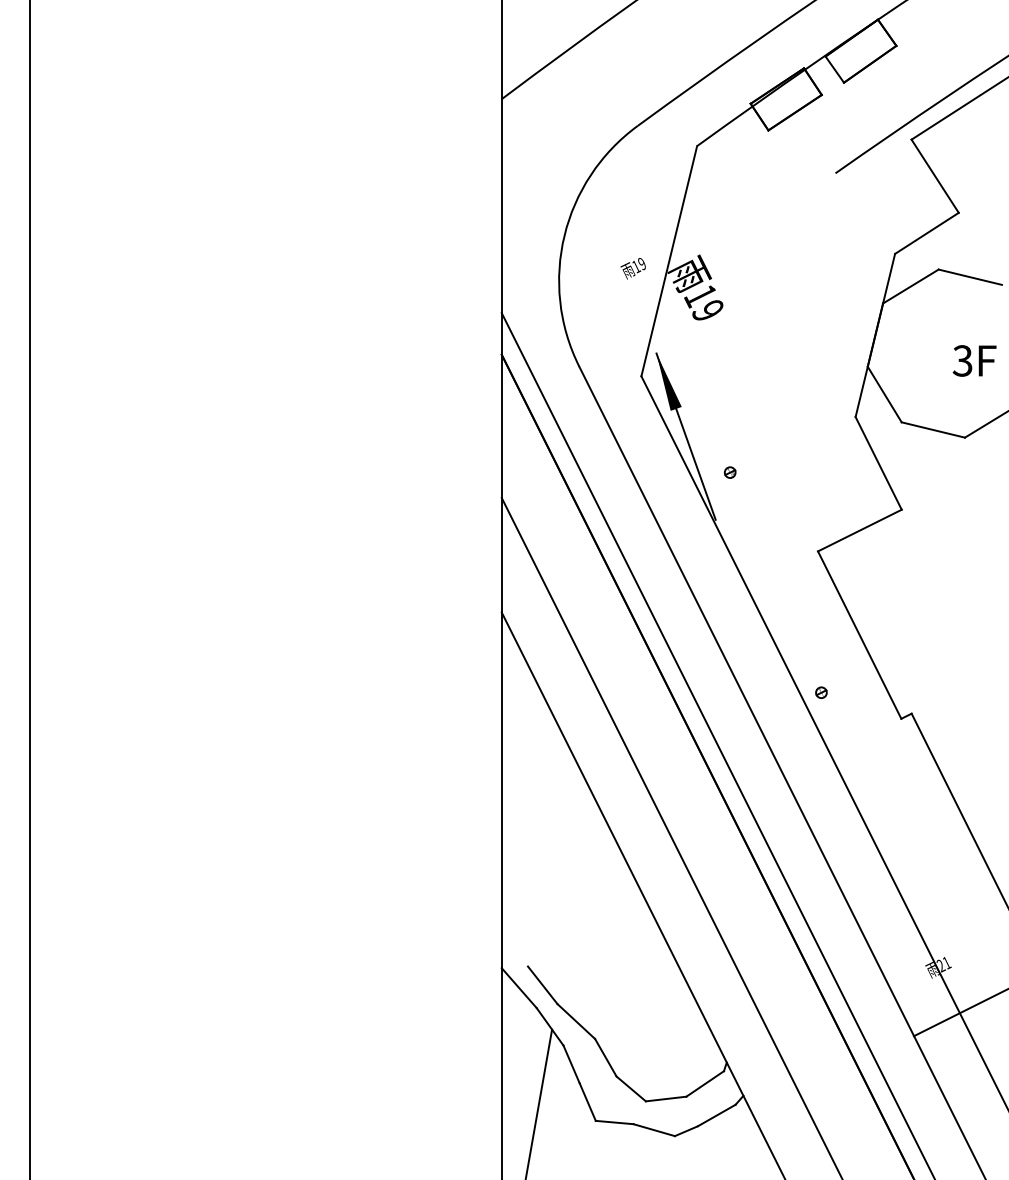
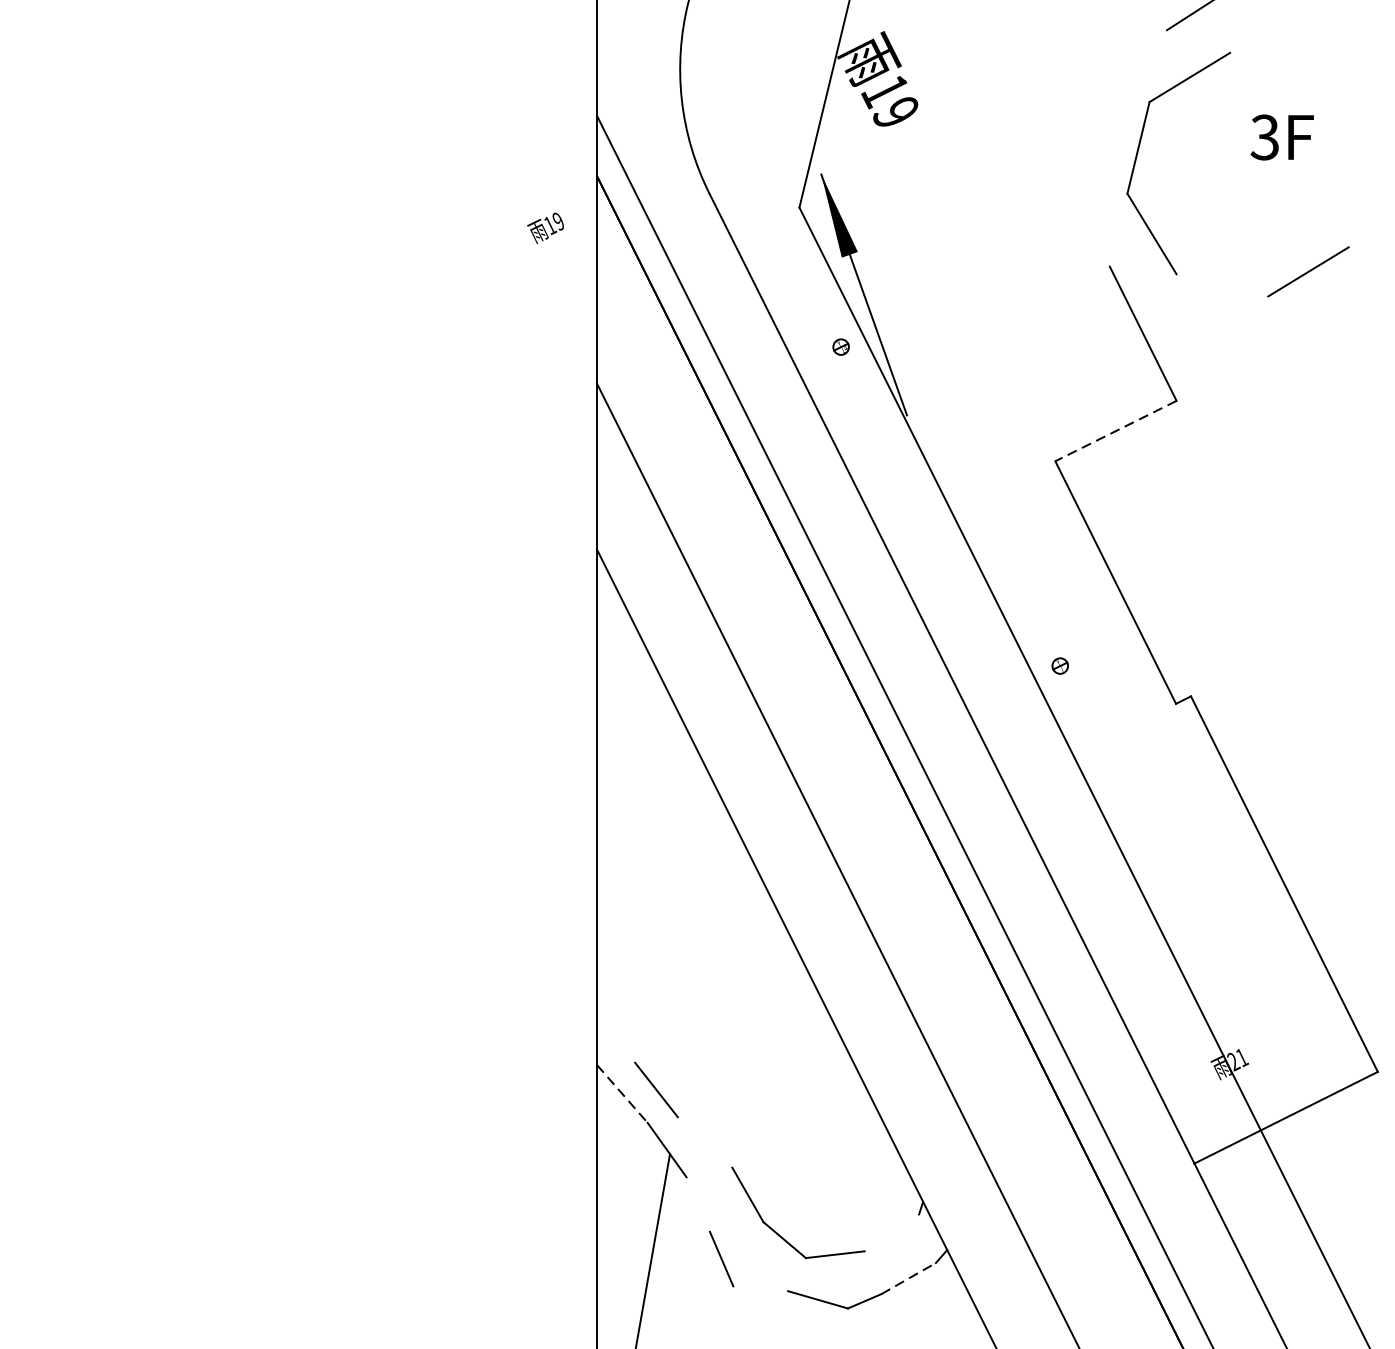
text: (632, 268) -> (544, 228), moved
line: (969, 276) -> (1274, 62), removed
line: (875, 335) -> (1138, 148), removed
text: (974, 360) -> (1282, 136), moved
line: (932, 429) -> (1221, 284), removed
part: (729, 472) -> (840, 346), moved
line: (859, 530) -> (1115, 430), solid -> dashed
line: (519, 988) -> (622, 1094), solid -> dashed
line: (576, 1021) -> (705, 1142), removed
line: (571, 1064) -> (698, 1204), removed
line: (705, 1083) -> (892, 1232), removed
line: (716, 1115) -> (908, 1278), solid -> dashed
line: (614, 1122) -> (760, 1288), removed

